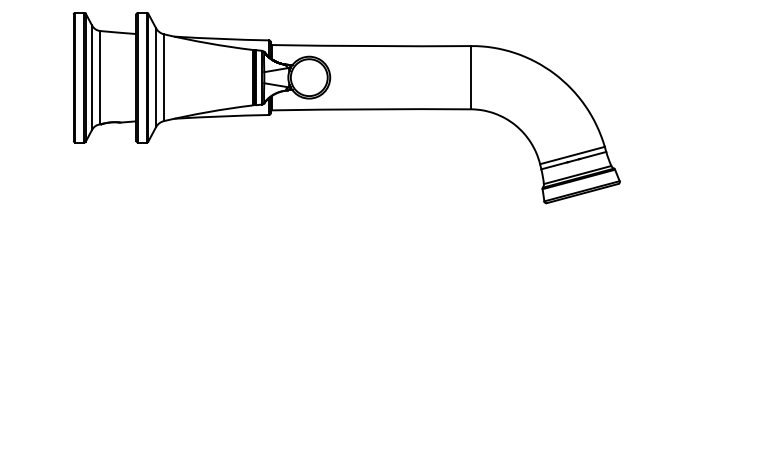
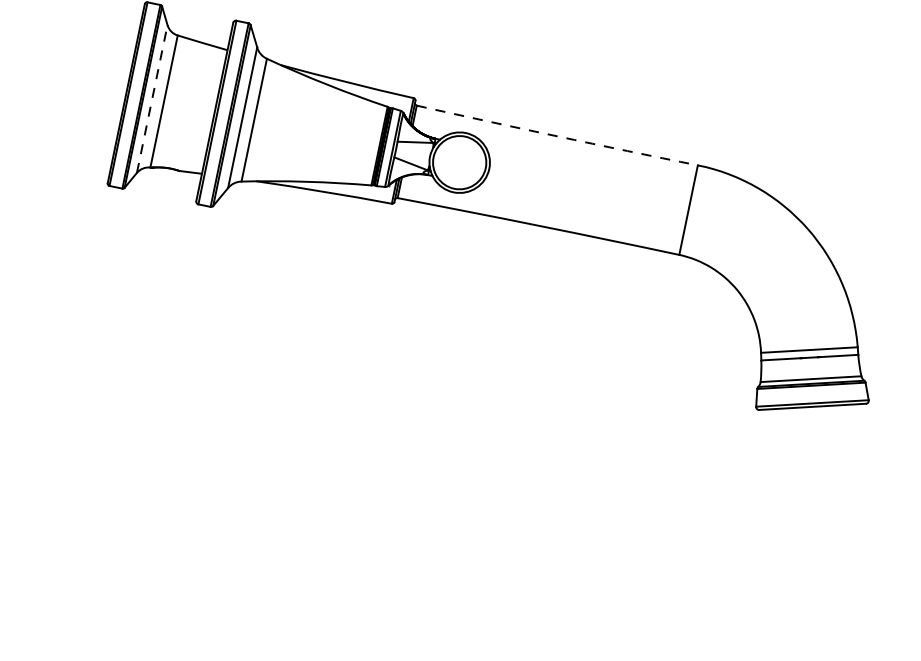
arc: (371, 46) -> (556, 136), solid -> dashed
line: (92, 77) -> (152, 98), solid -> dashed

